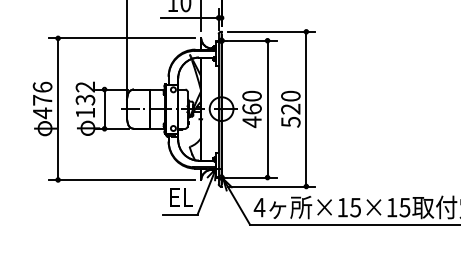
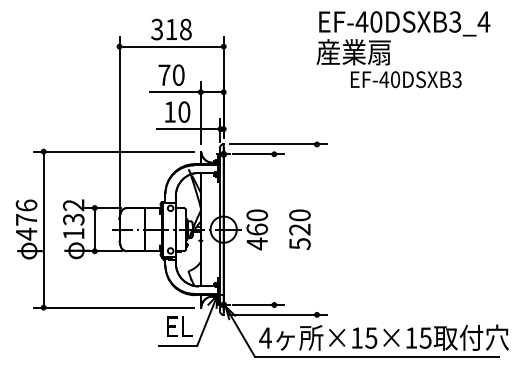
line: (267, 109) -> (274, 229), removed
line: (306, 109) -> (317, 229), removed

